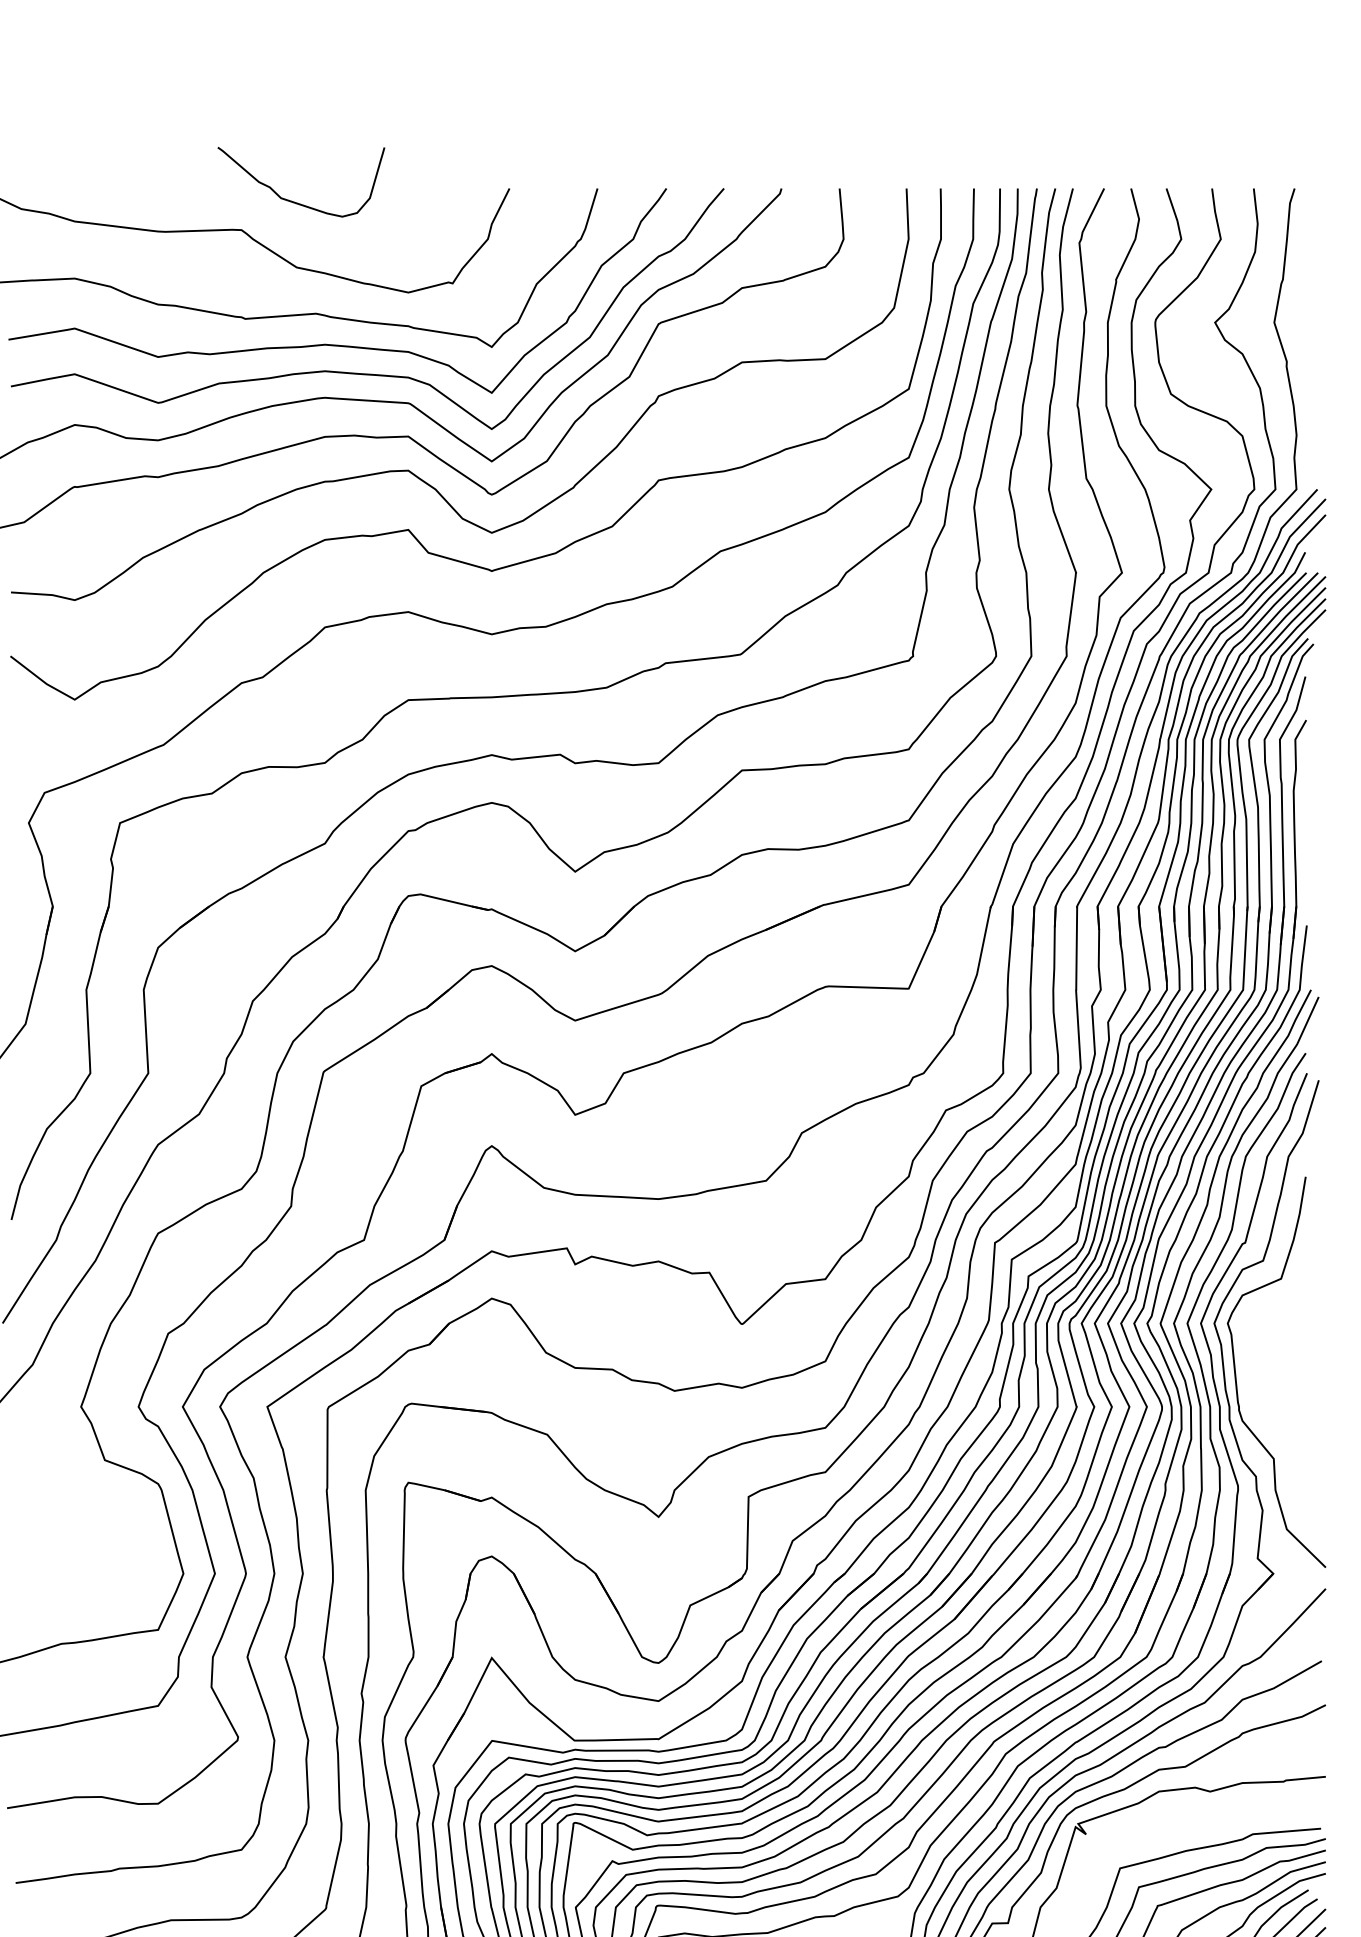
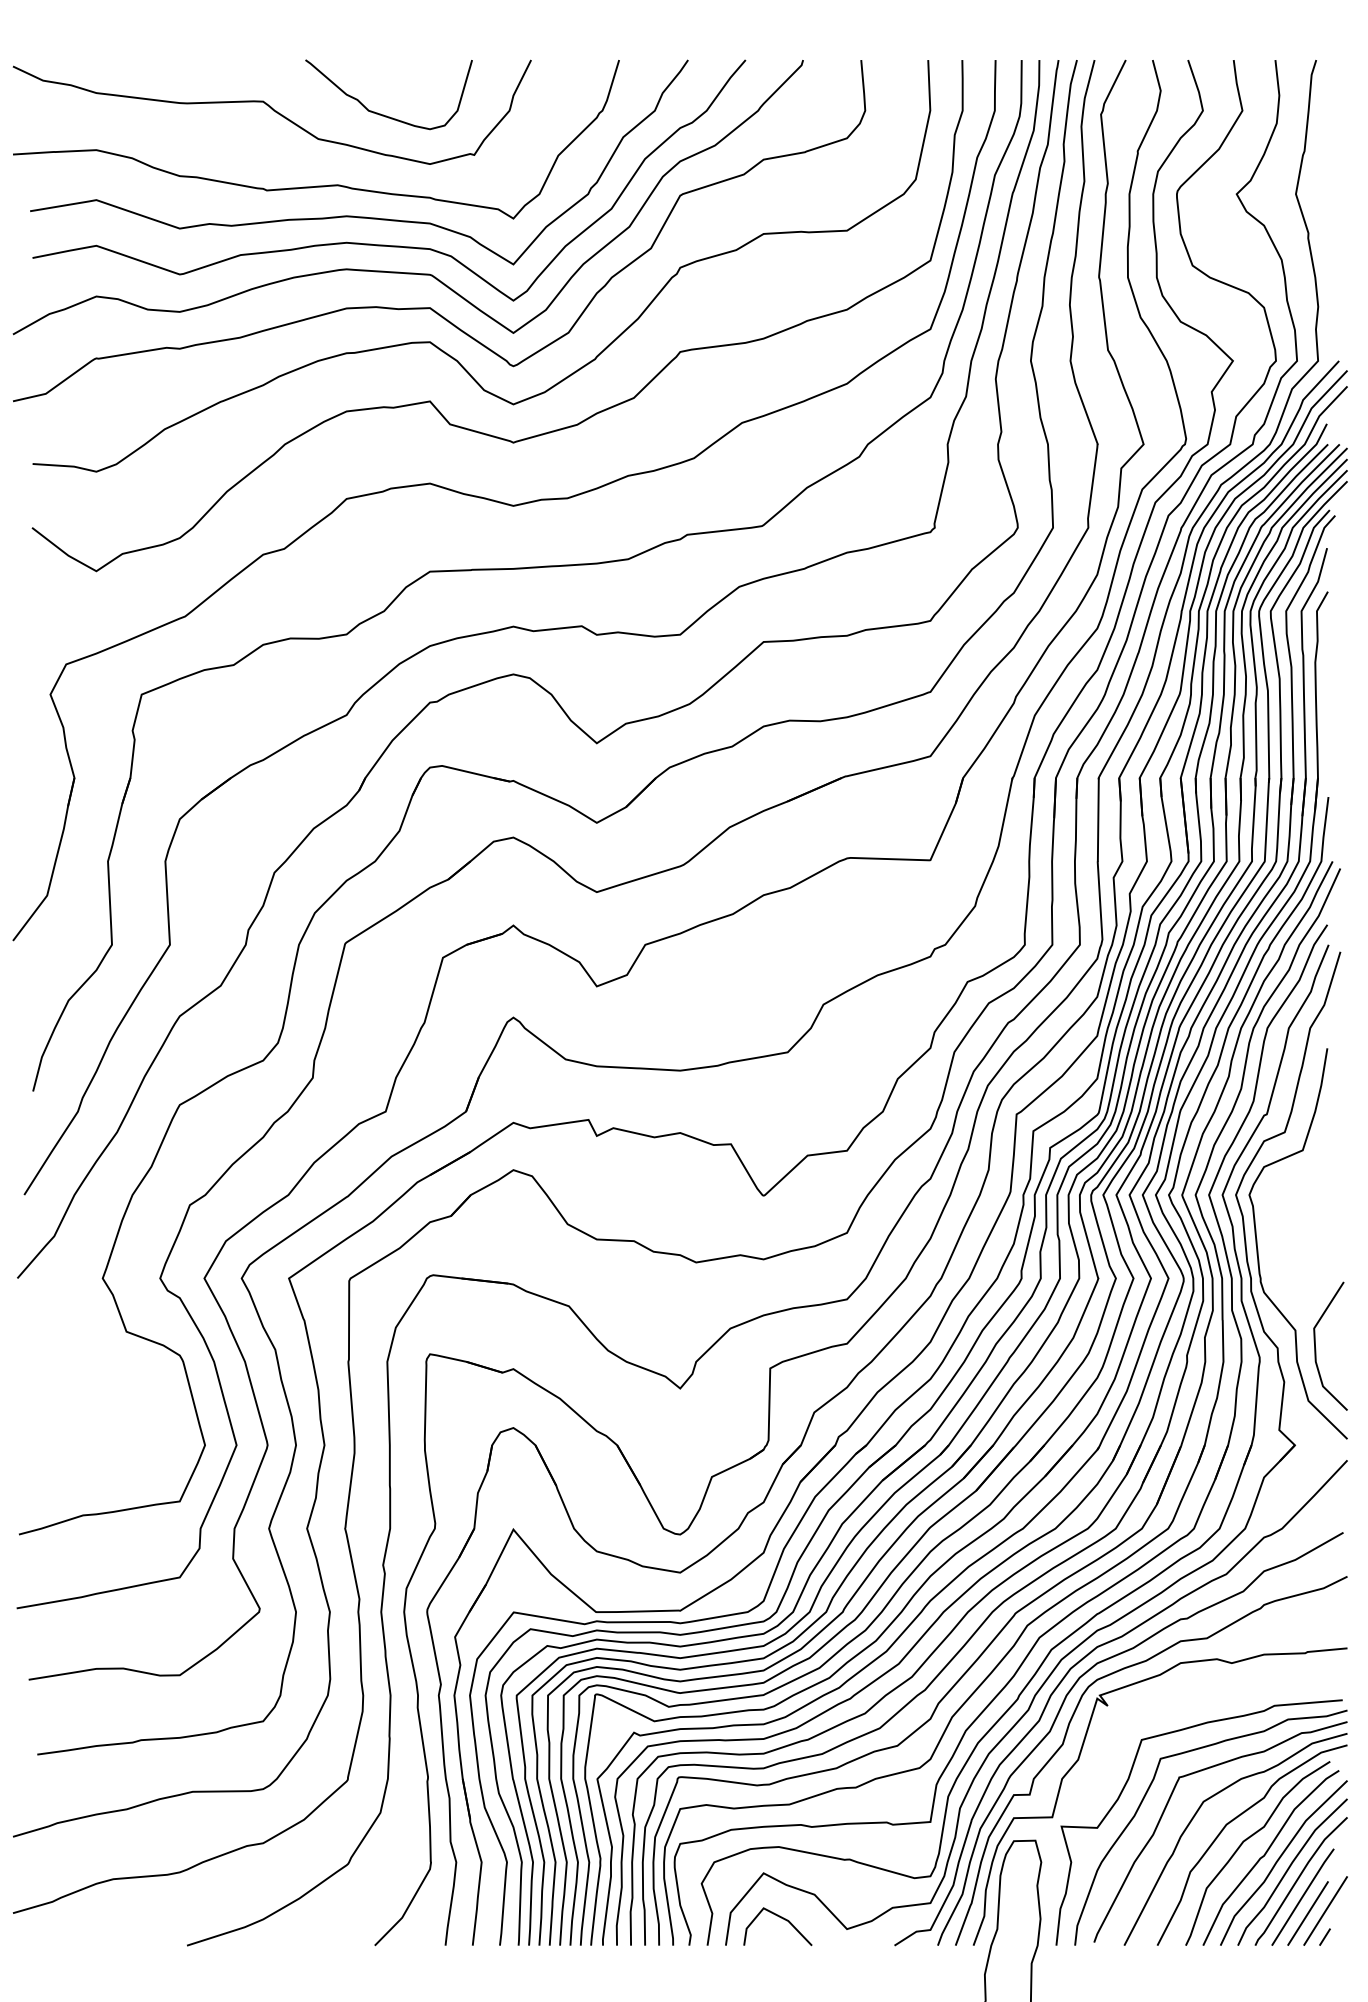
curve: (292, 200) -> (380, 113), moved
line: (1294, 1477) -> (1316, 1349), added

